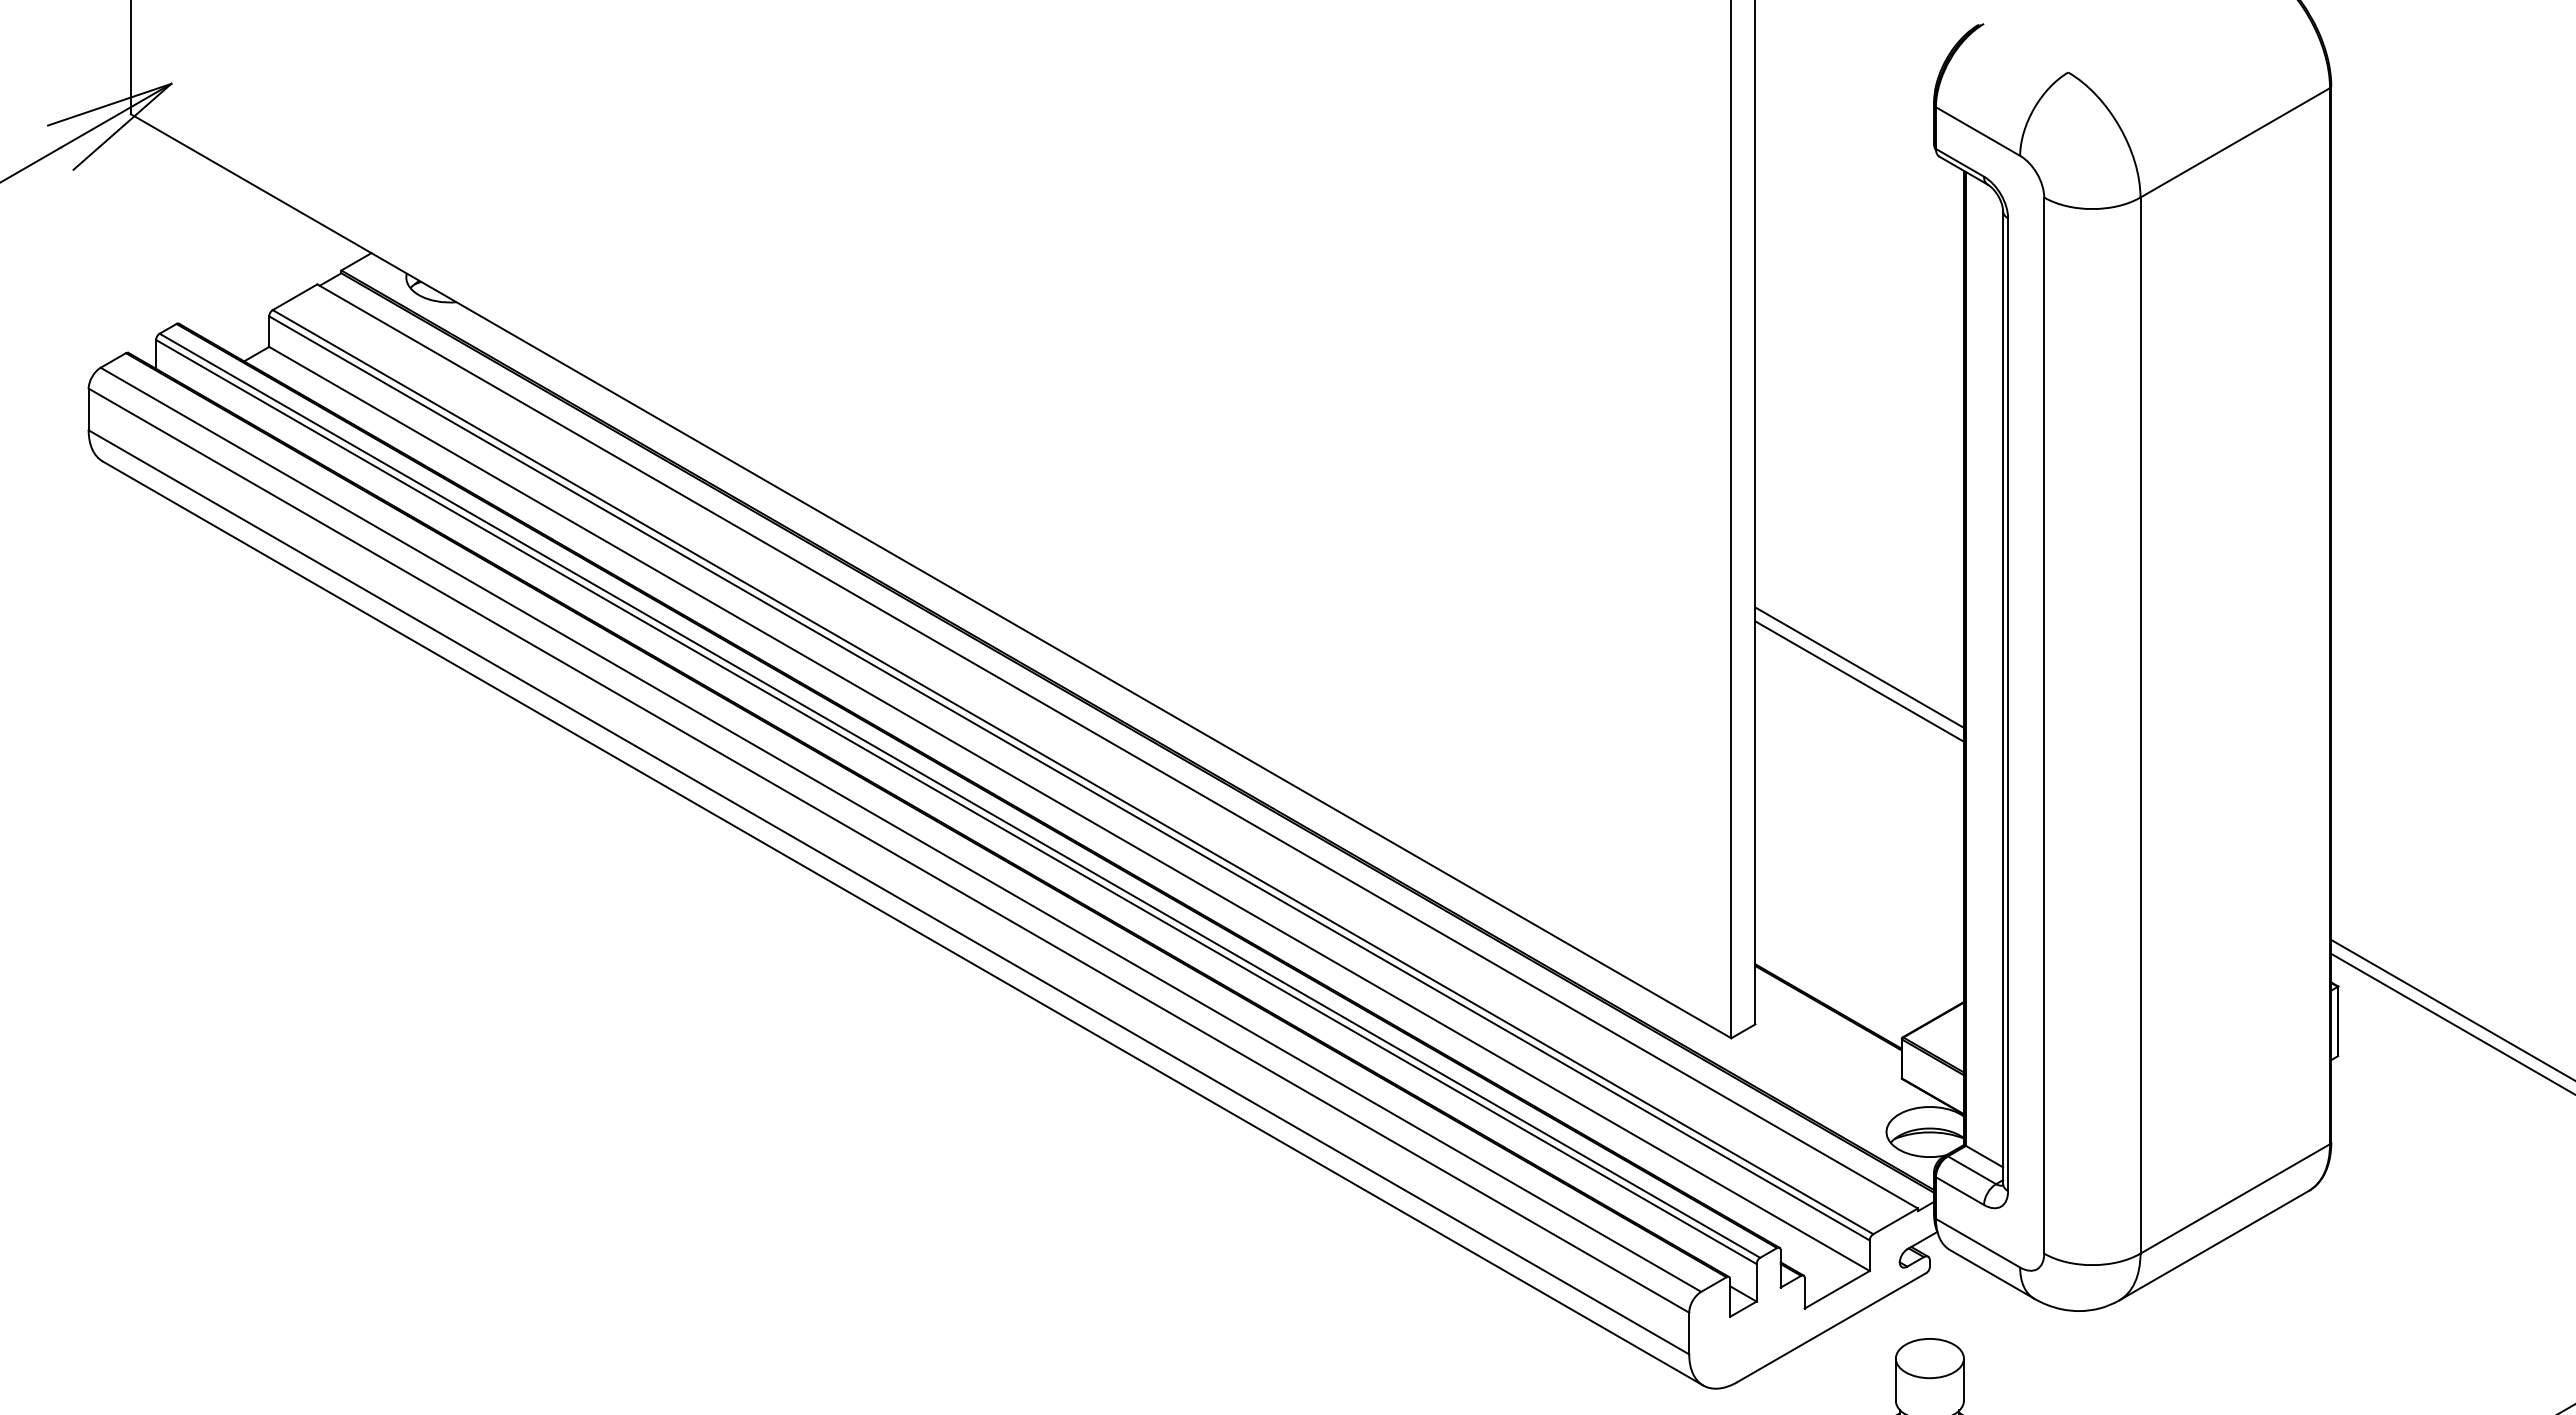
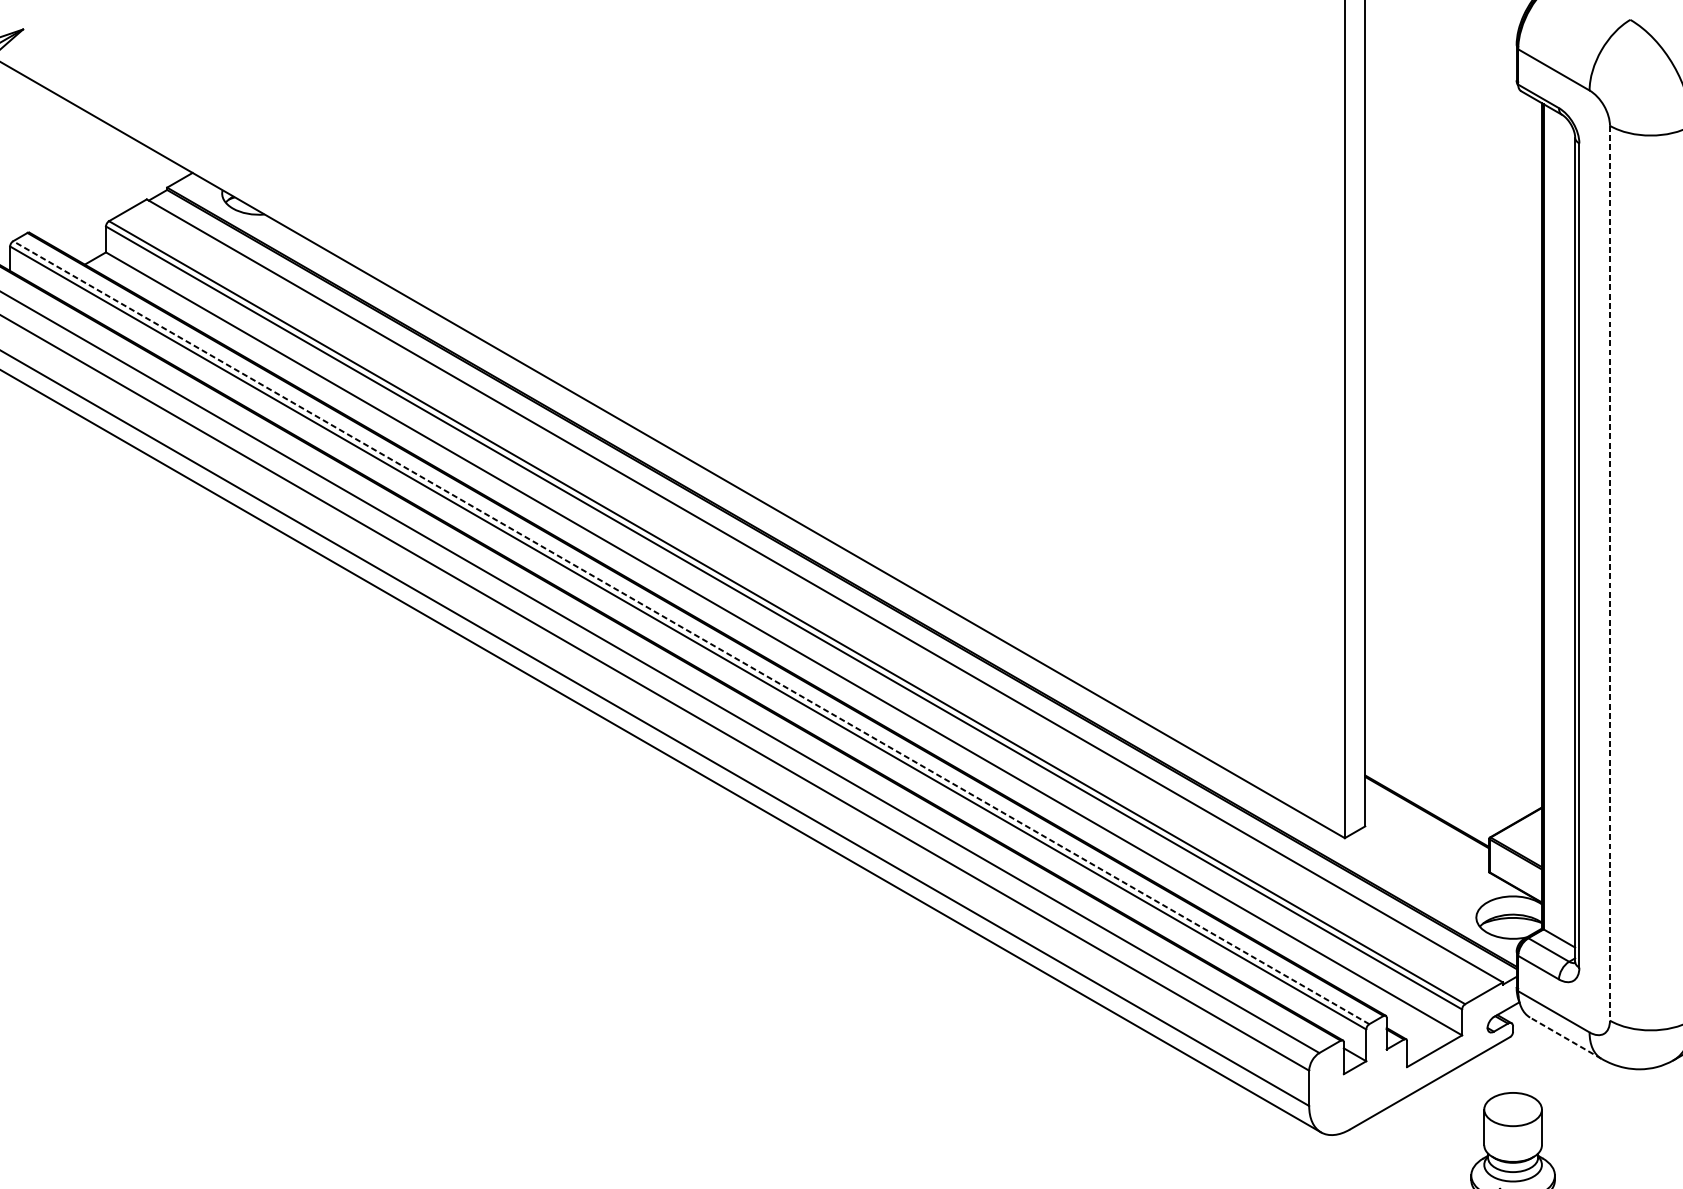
line: (1859, 667) -> (1453, 524), removed
line: (1859, 681) -> (1453, 535), removed
line: (2044, 726) -> (1610, 574), solid -> dashed
line: (959, 795) -> (690, 632), solid -> dashed
line: (1992, 1274) -> (1566, 1038), solid -> dashed

